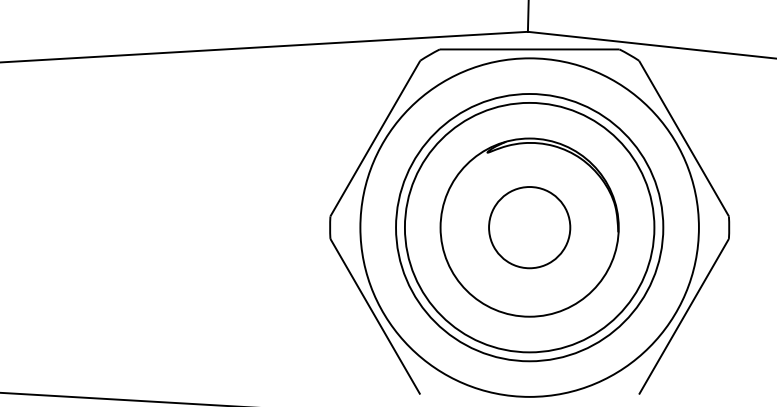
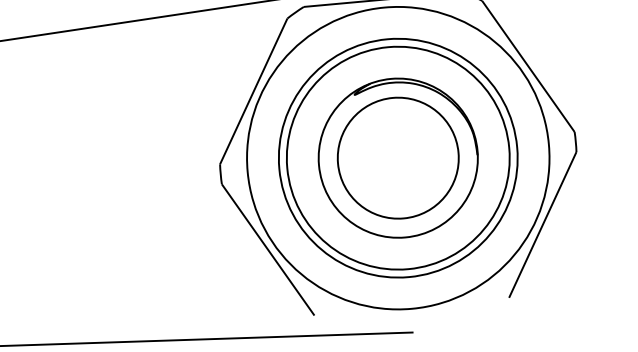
circle: (529, 227) -> (398, 158), size x1.67

